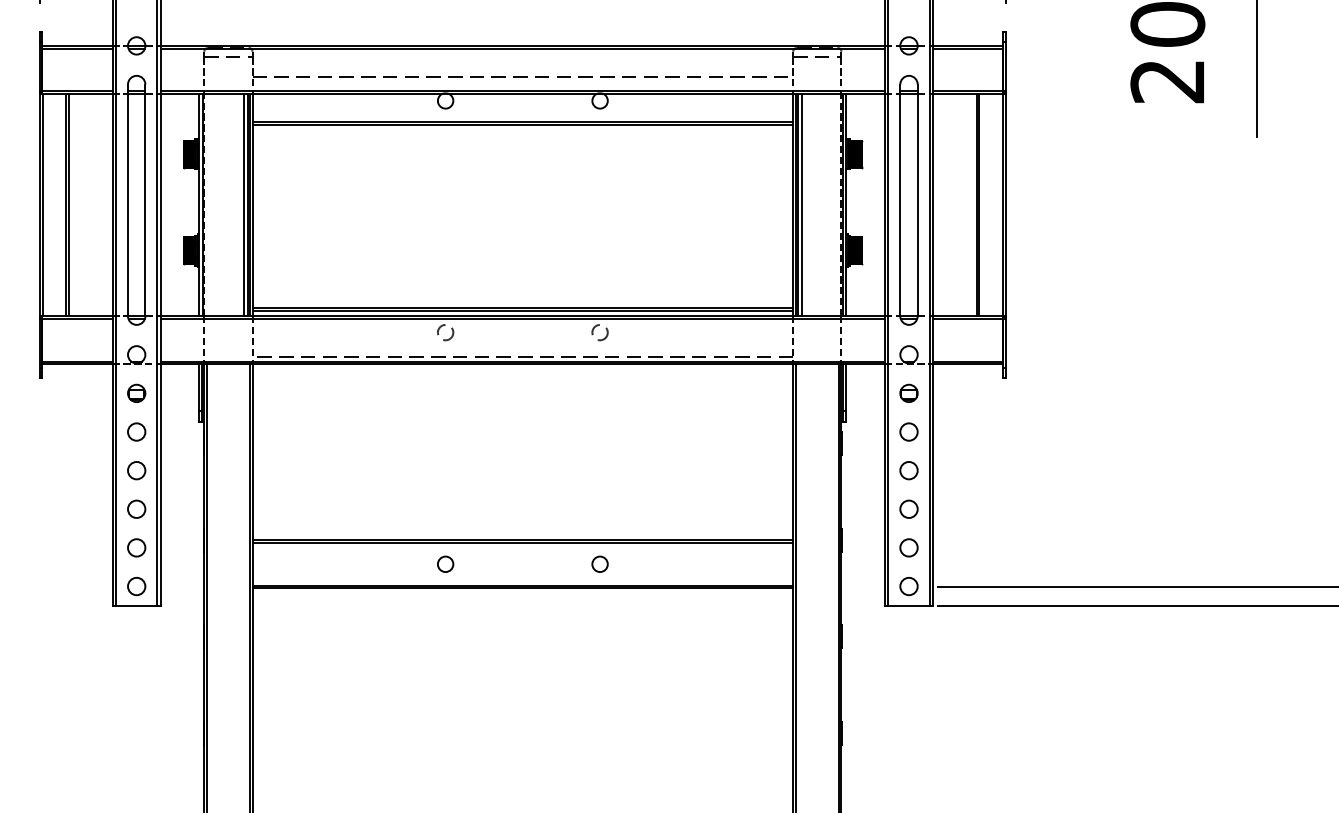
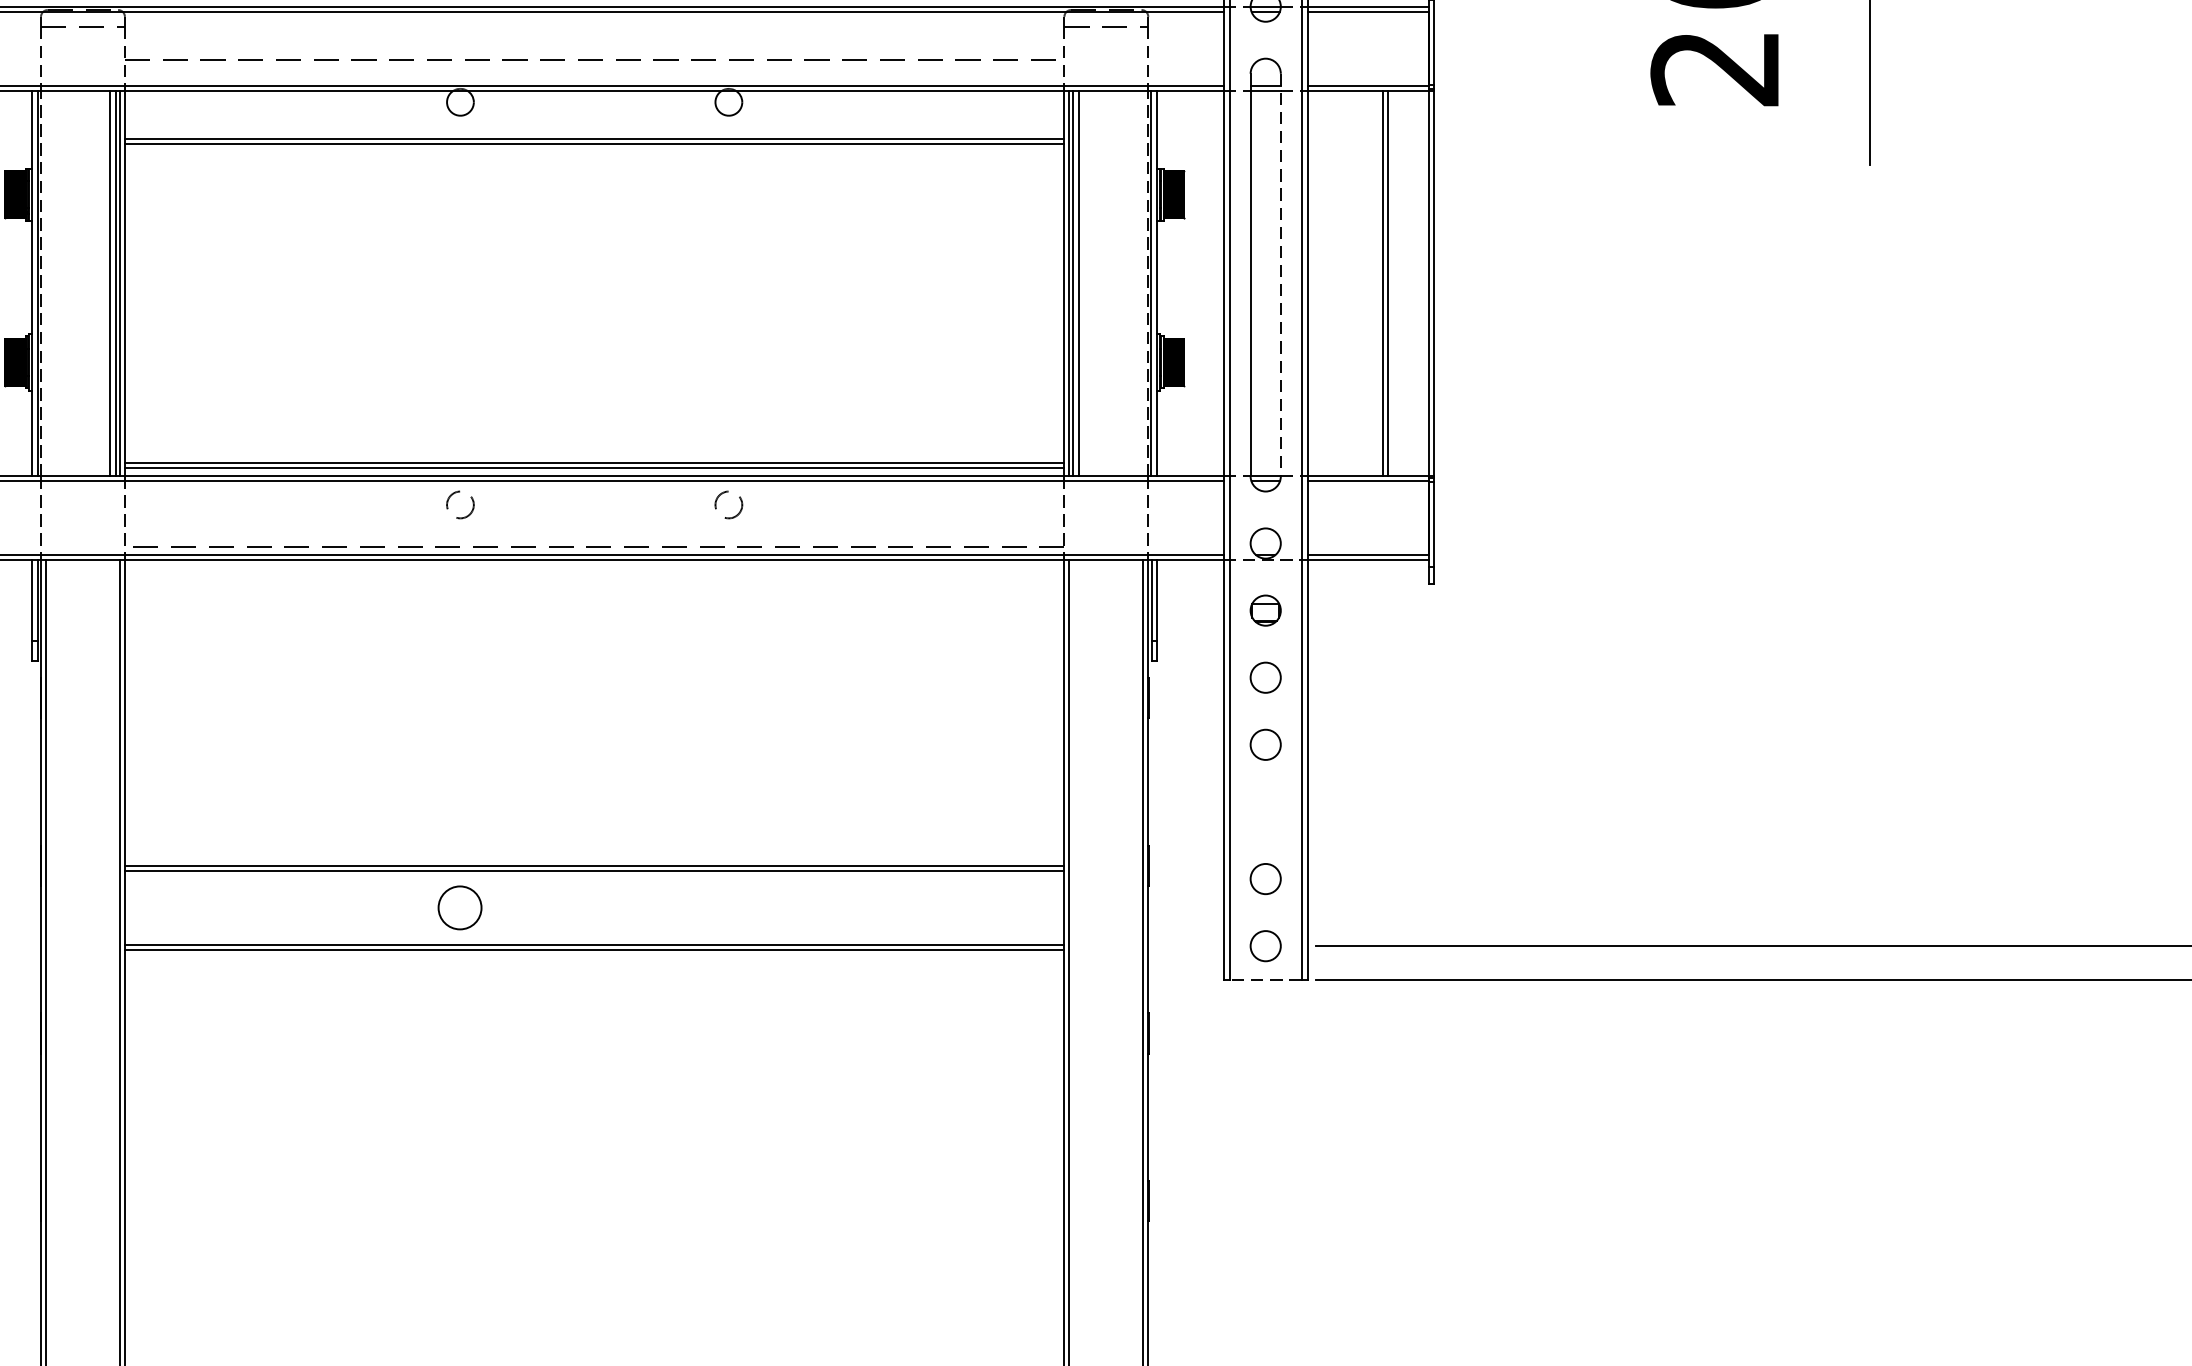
line: (917, 200) -> (1280, 275), solid -> dashed
circle: (908, 508) -> (1264, 810), removed
circle: (445, 563) -> (460, 906), size x1.6
circle: (599, 563) -> (727, 906), removed
line: (909, 605) -> (1266, 979), solid -> dashed

